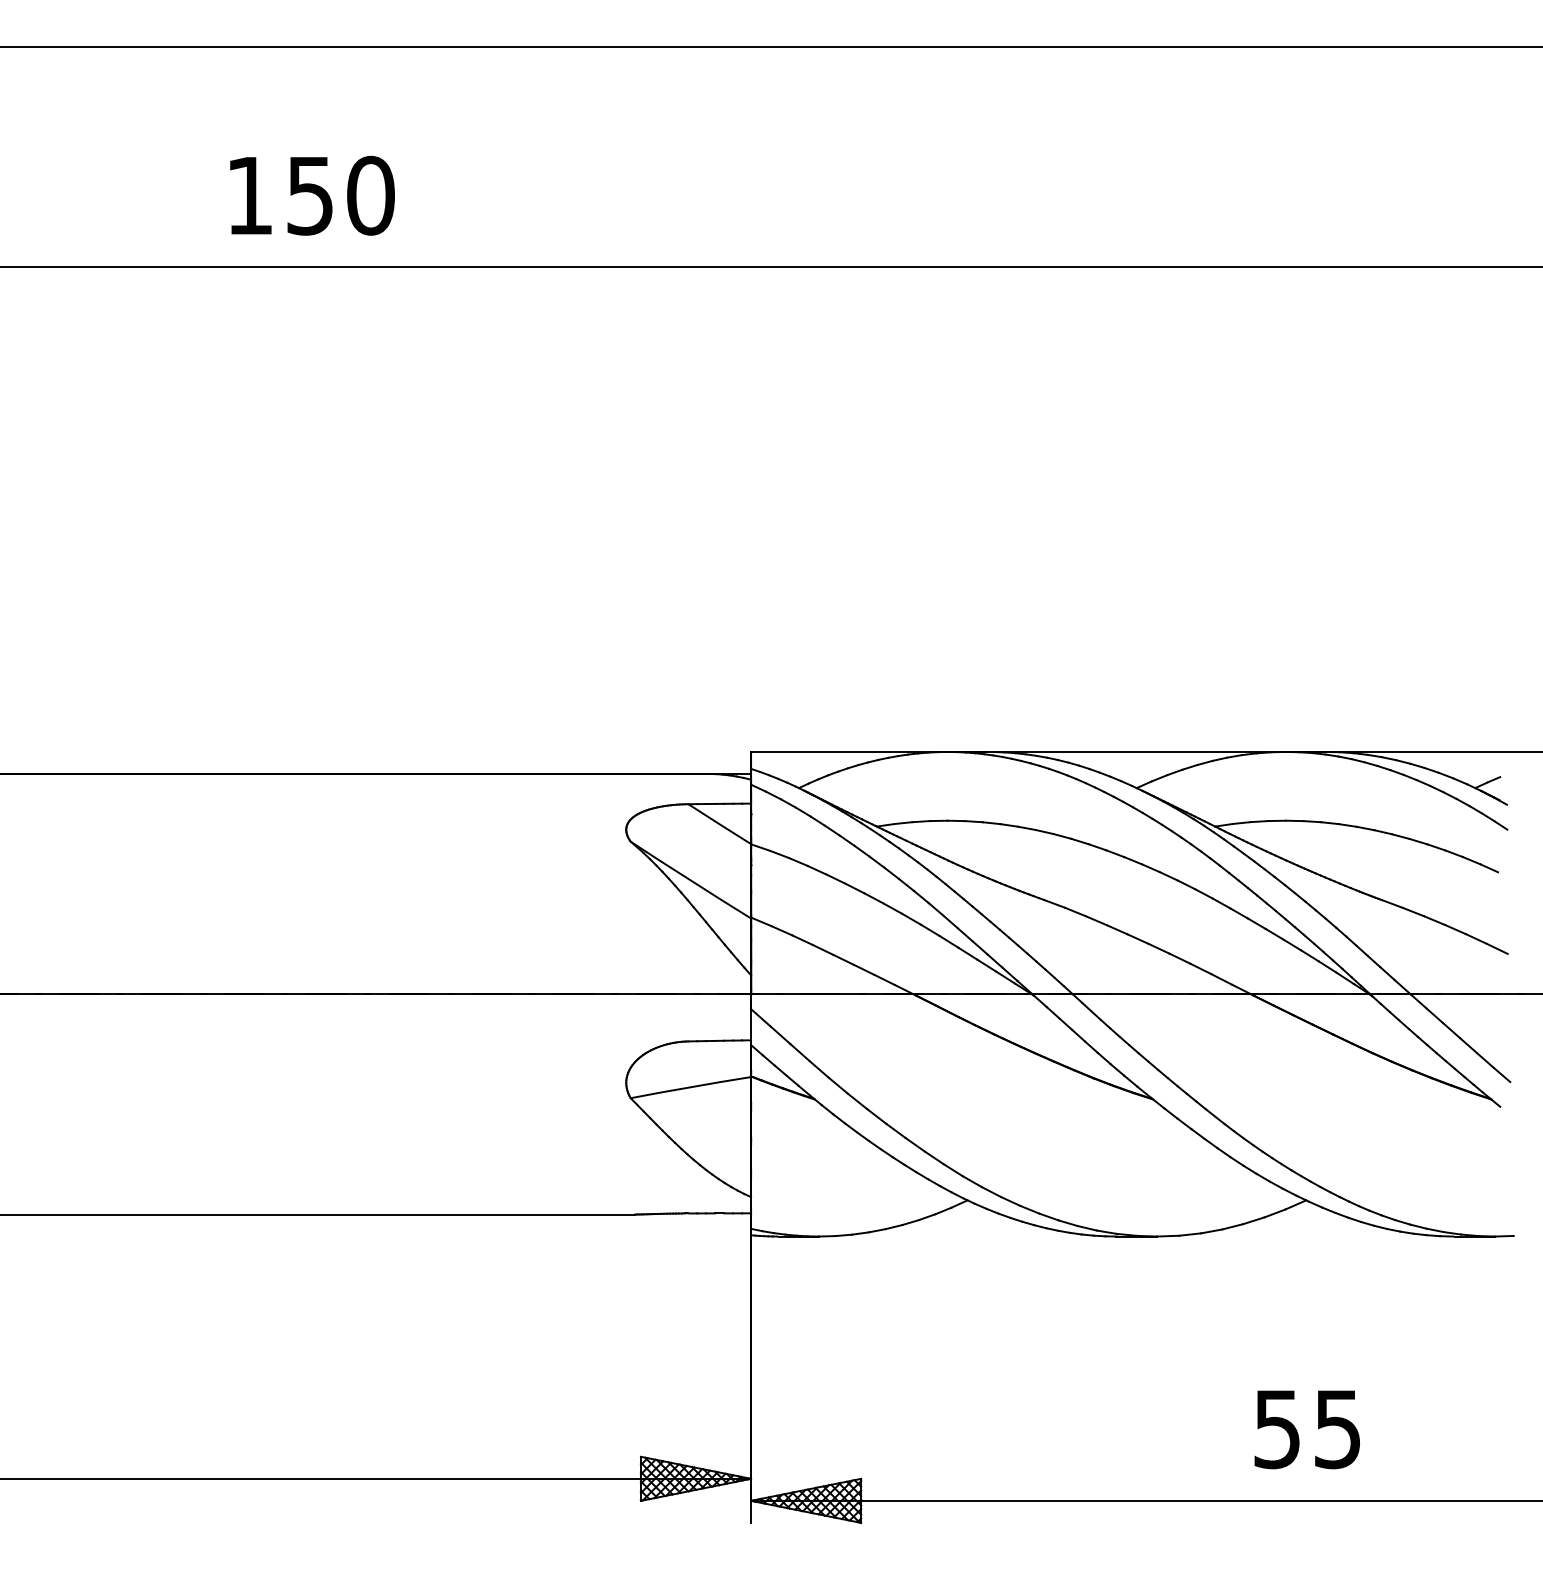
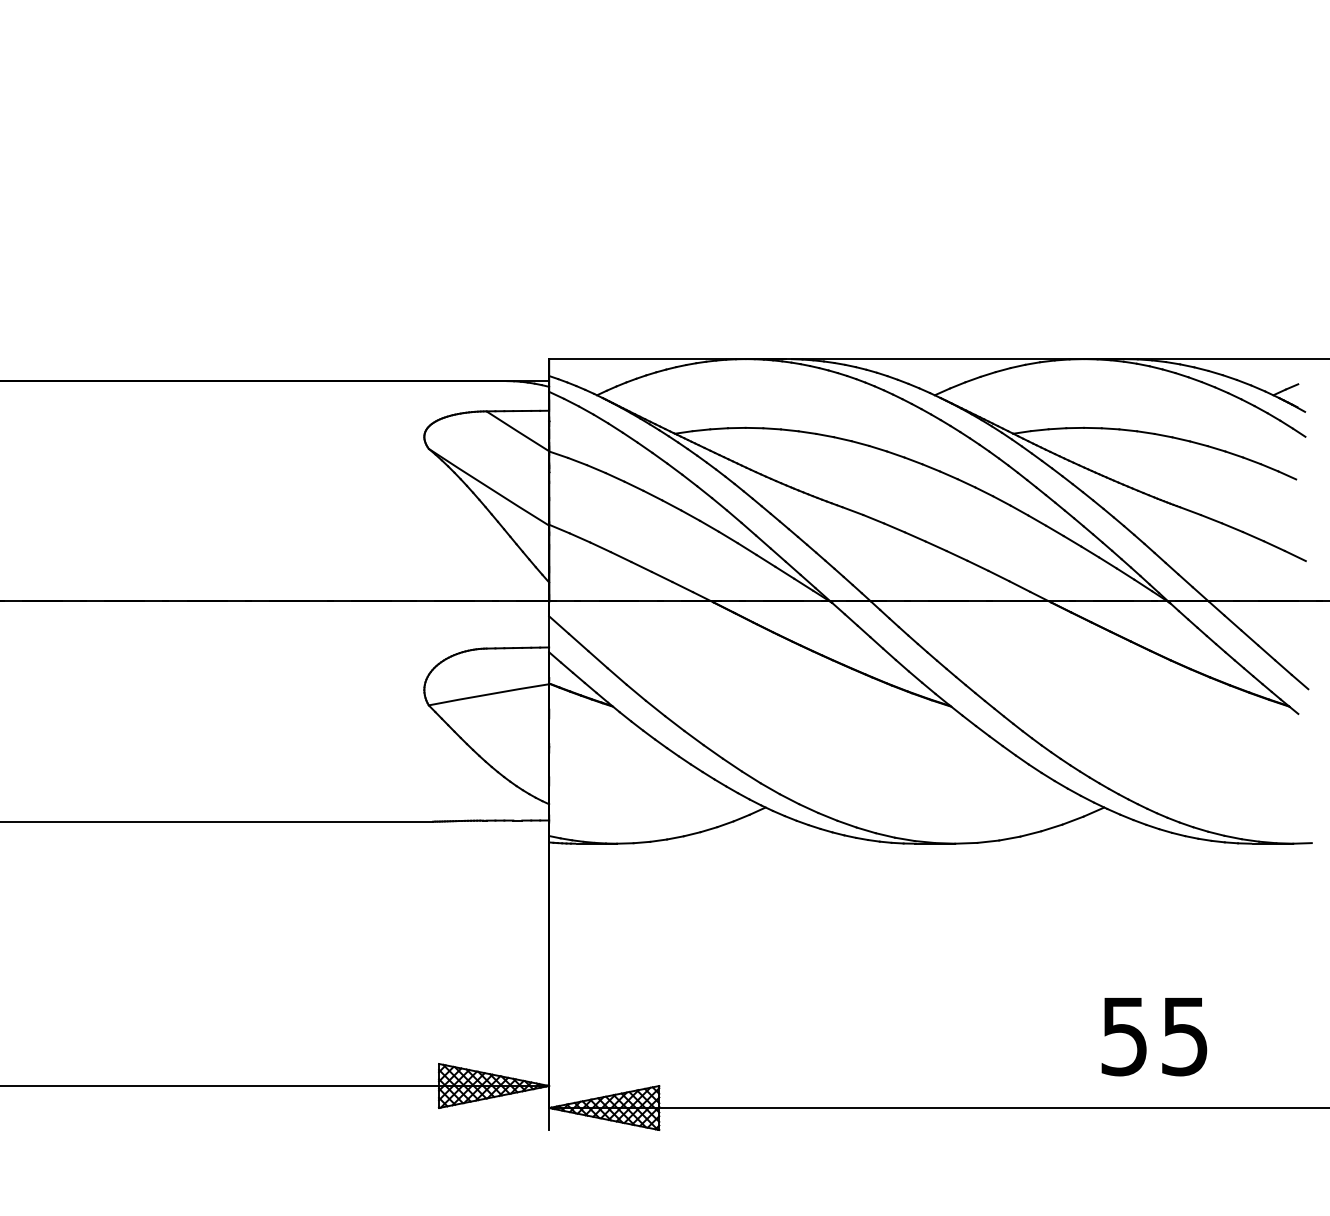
text: (1306, 1429) -> (1153, 1036), moved

